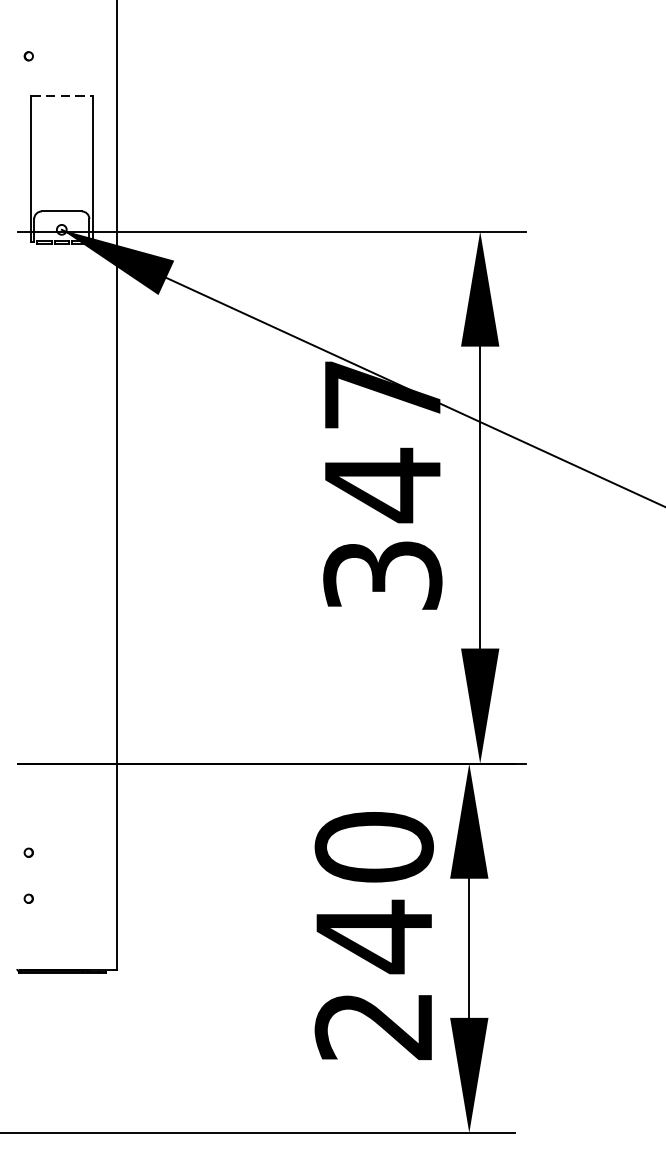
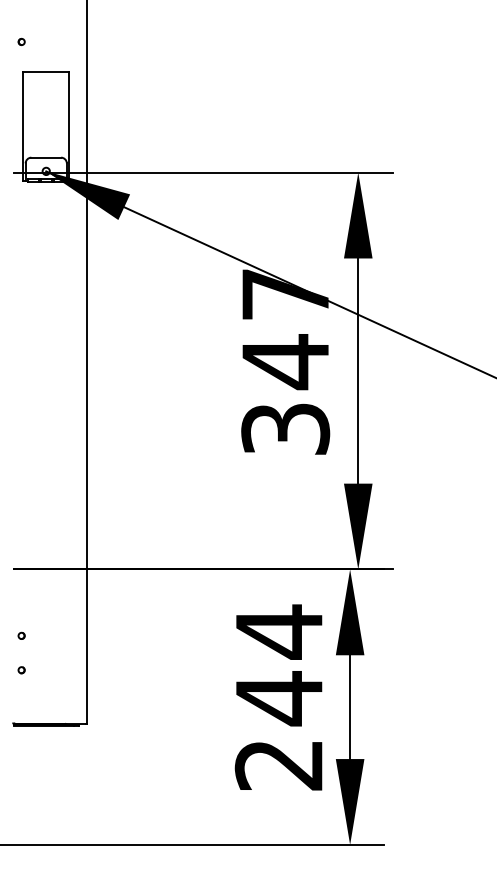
line: (62, 95) -> (46, 71), dashed -> solid
text: (373, 846) -> (278, 631), 240 -> 244

